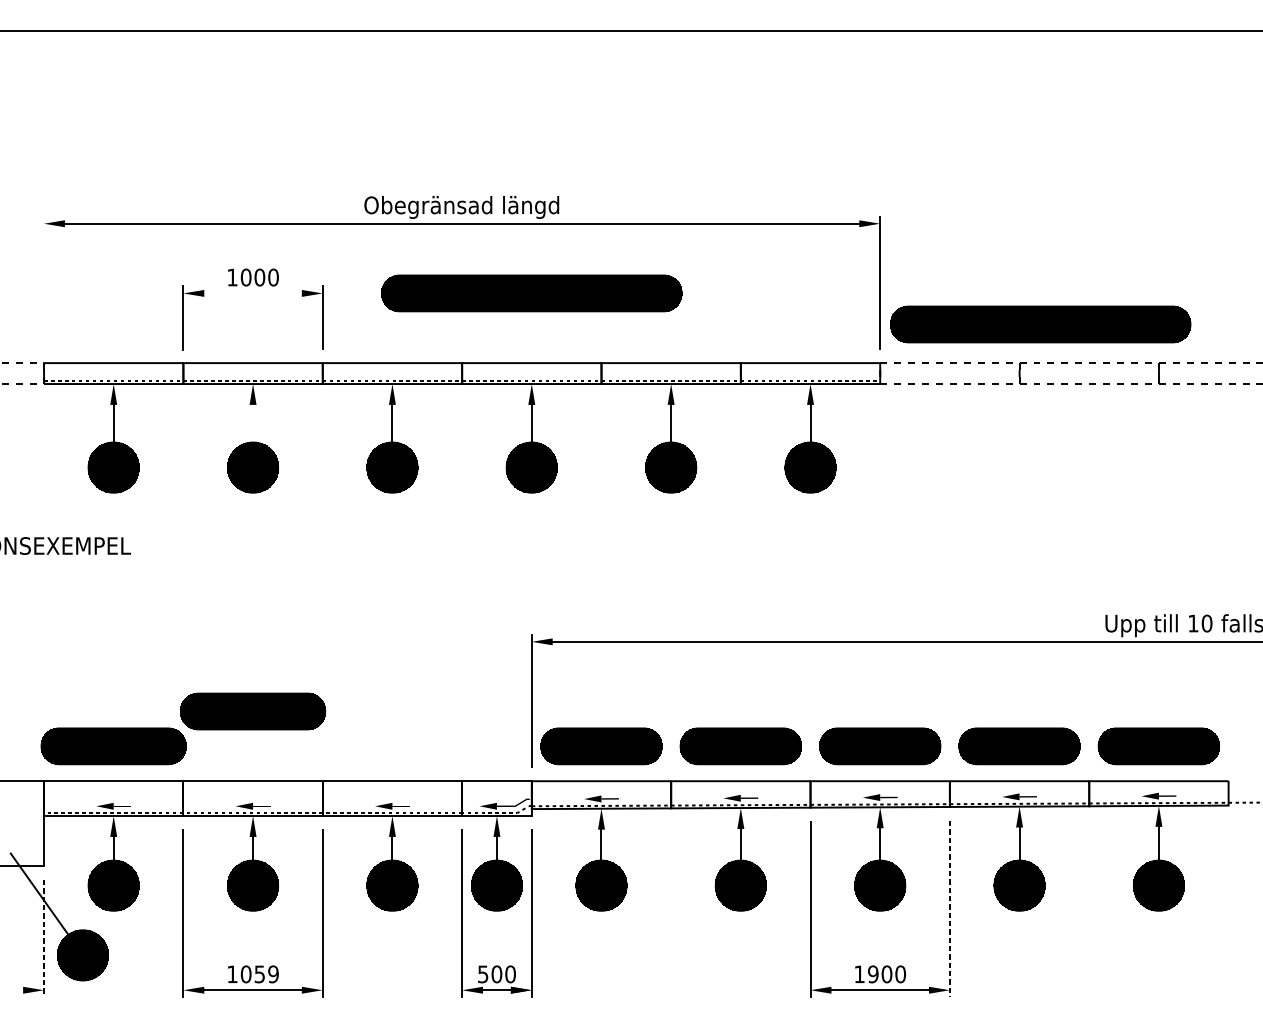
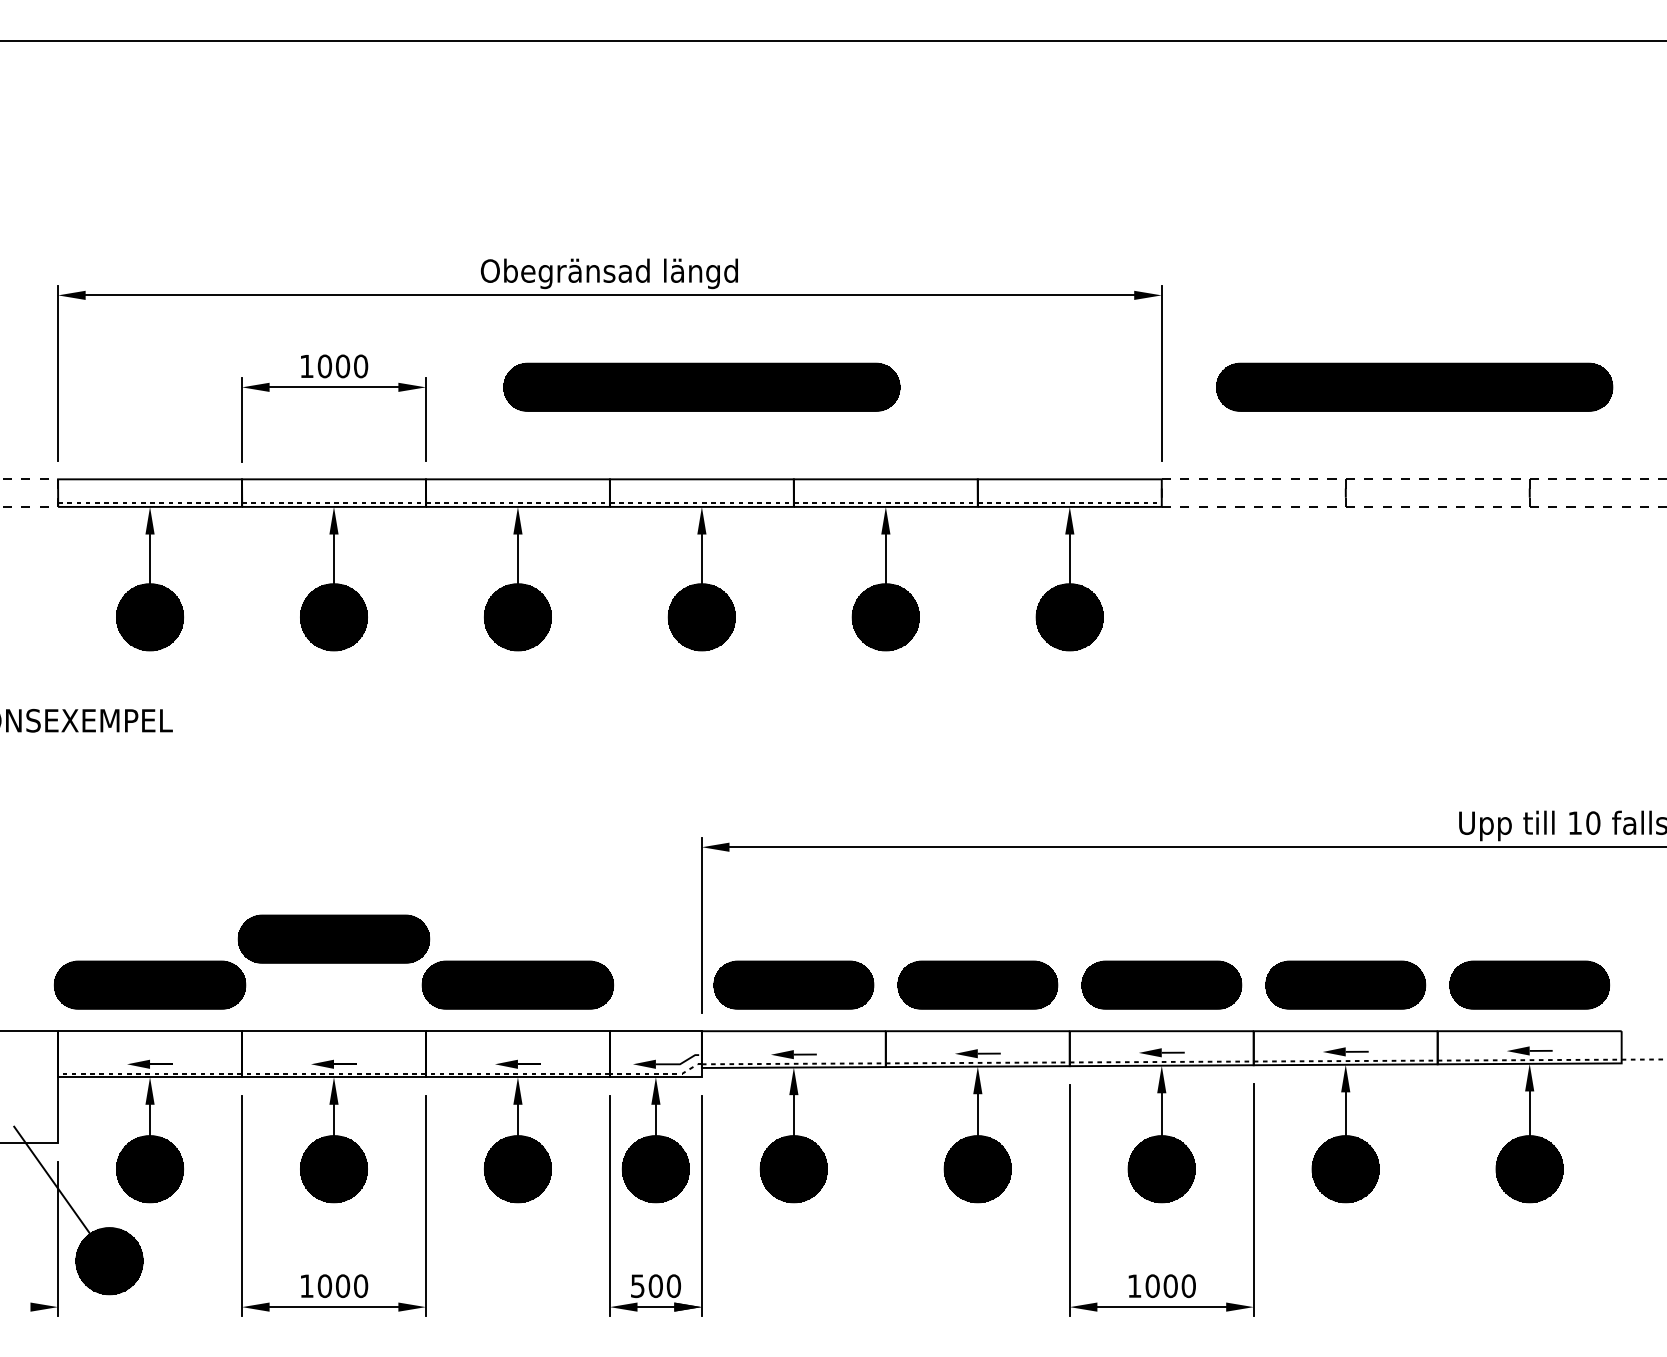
line: (44, 282) -> (58, 373), added
line: (252, 293) -> (333, 387), added
part: (1040, 323) -> (1414, 386), moved
line: (253, 423) -> (334, 559), added
part: (392, 745) -> (517, 984), added
line: (949, 909) -> (1253, 1200), dashed -> solid
line: (44, 939) -> (58, 1239), dashed -> solid
text: (266, 974) -> (351, 1286), 1059 -> 1000
text: (873, 974) -> (1152, 1286), 1900 -> 1000

